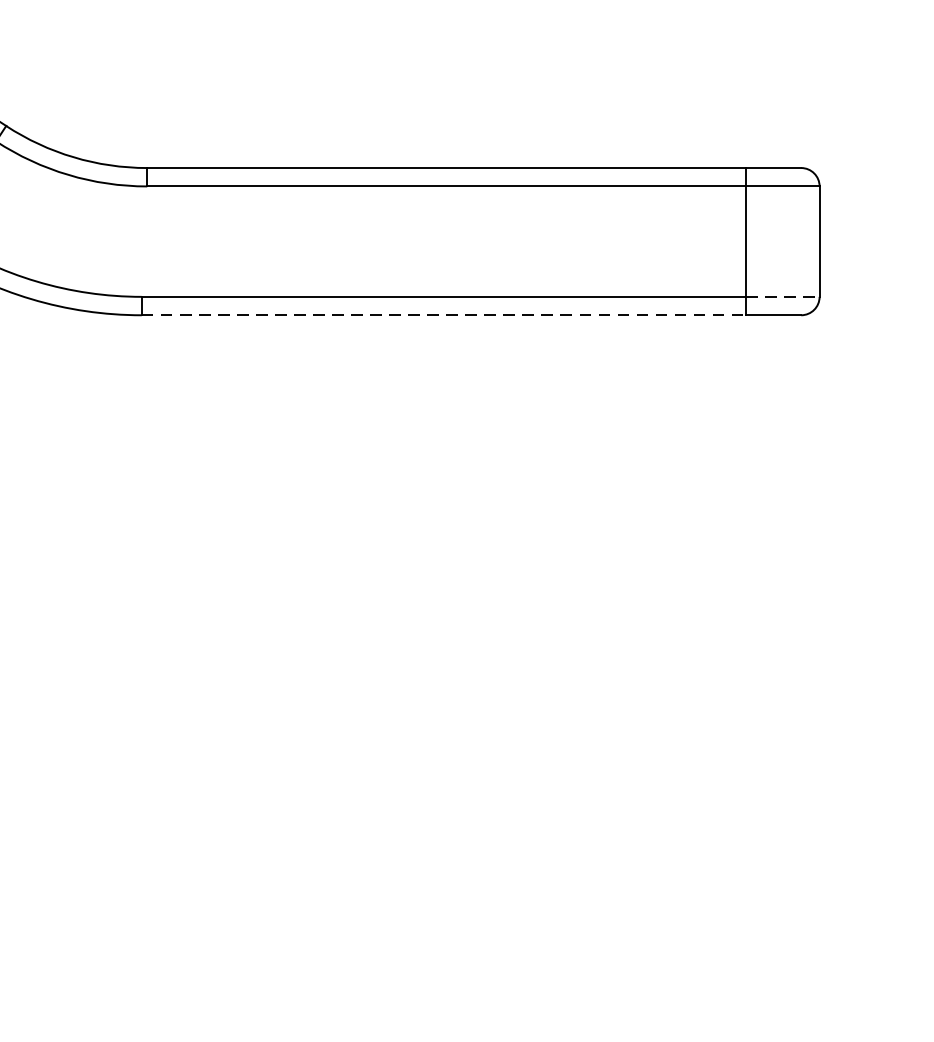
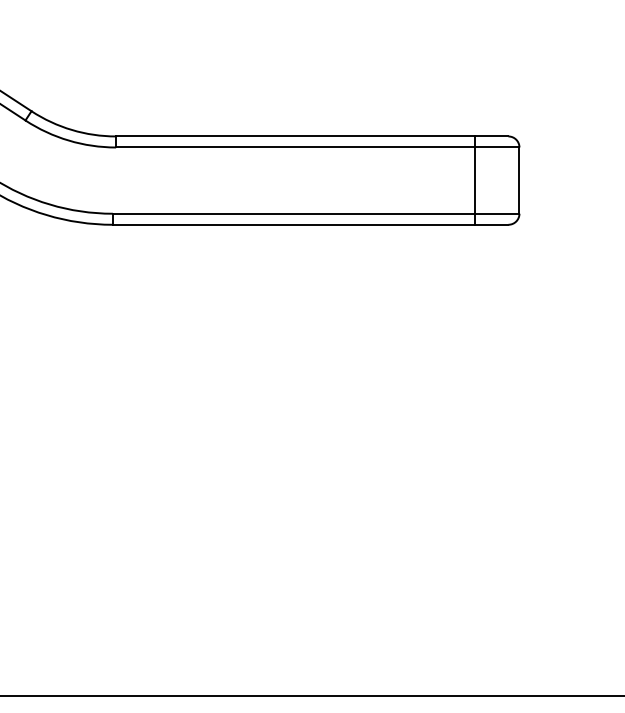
line: (782, 296) -> (497, 213), dashed -> solid
line: (444, 314) -> (294, 224), dashed -> solid

